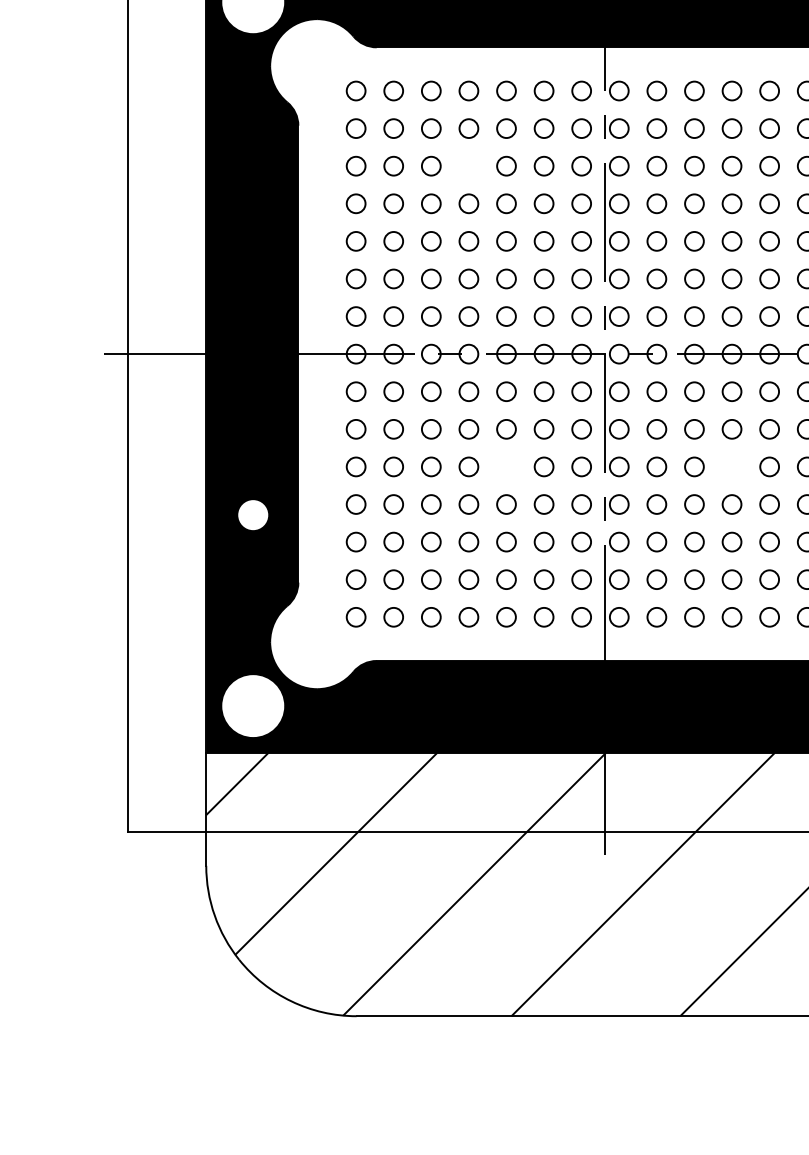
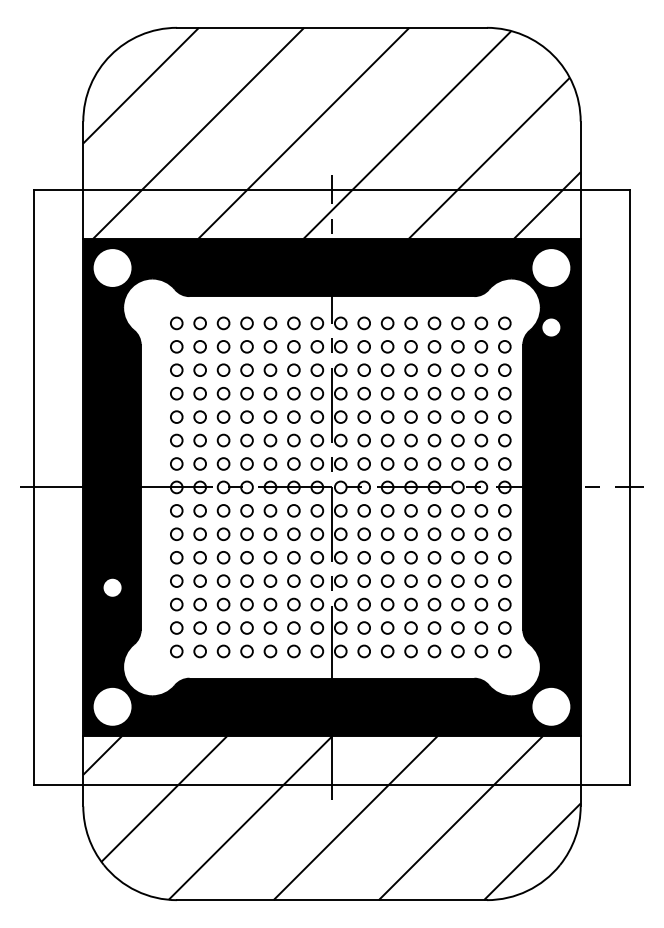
circle: (468, 164) -> (246, 369), added
circle: (506, 466) -> (270, 557), added
circle: (731, 466) -> (410, 557), added

